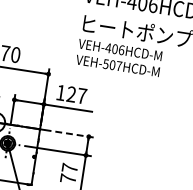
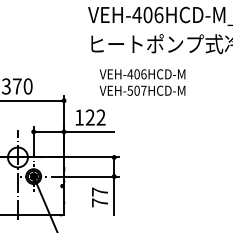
text: (119, 57) -> (142, 82), moved
text: (81, 95) -> (100, 117), 127 -> 122
line: (69, 133) -> (94, 157), dashed -> solid

